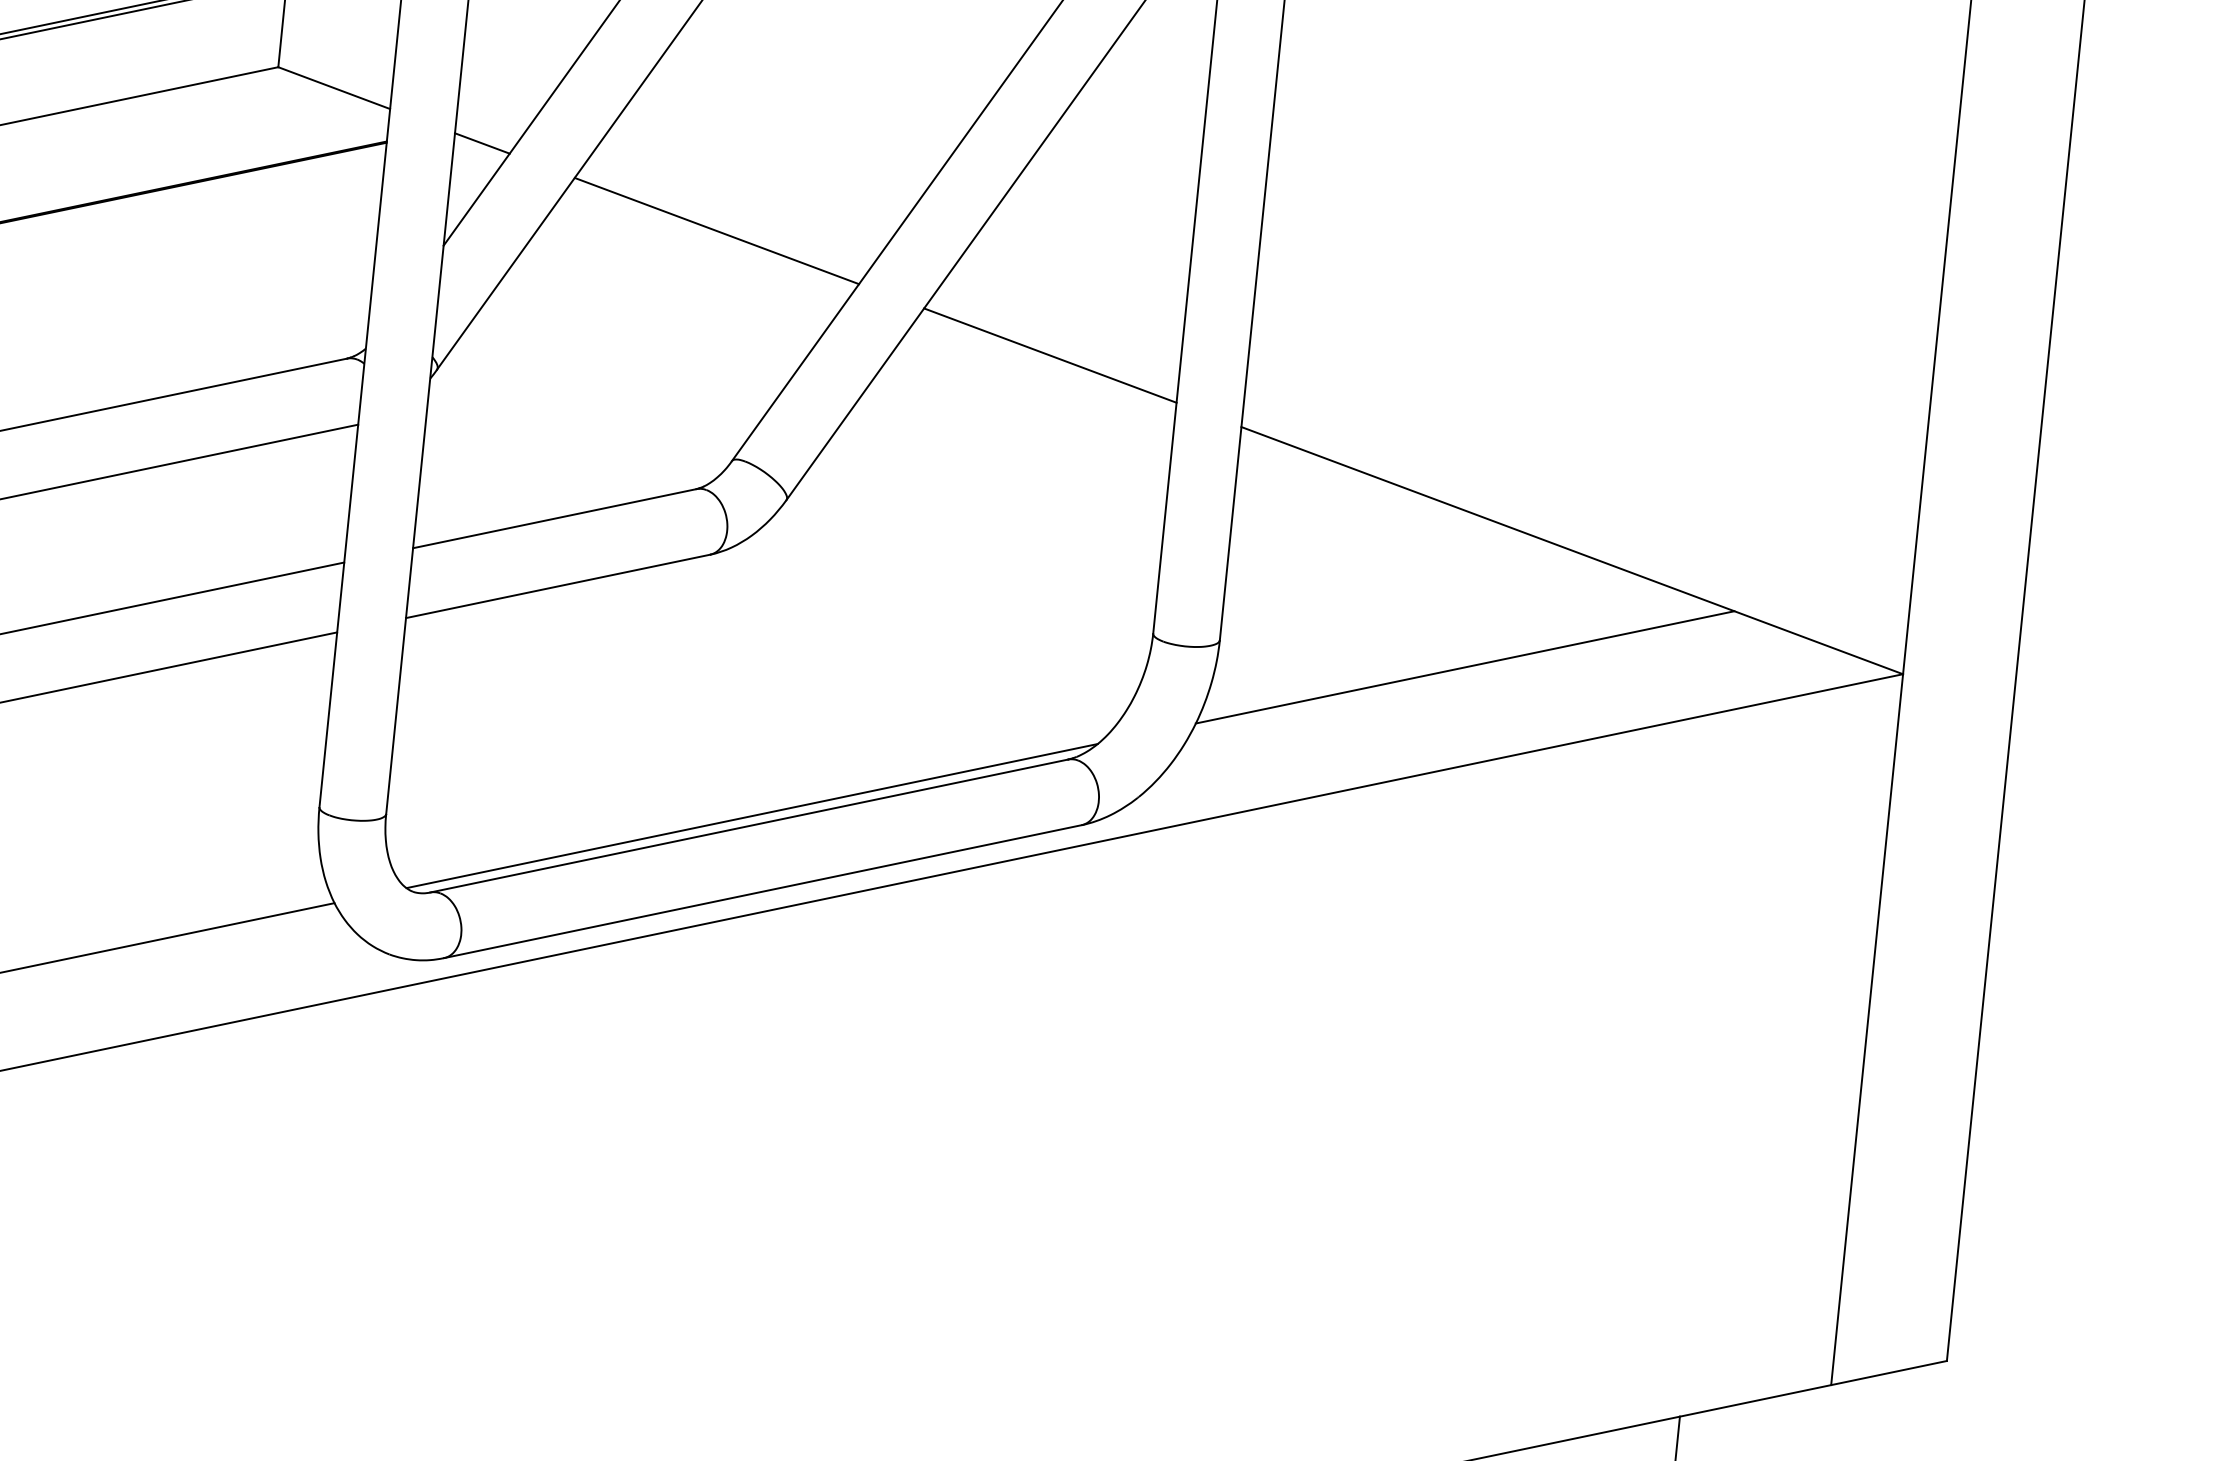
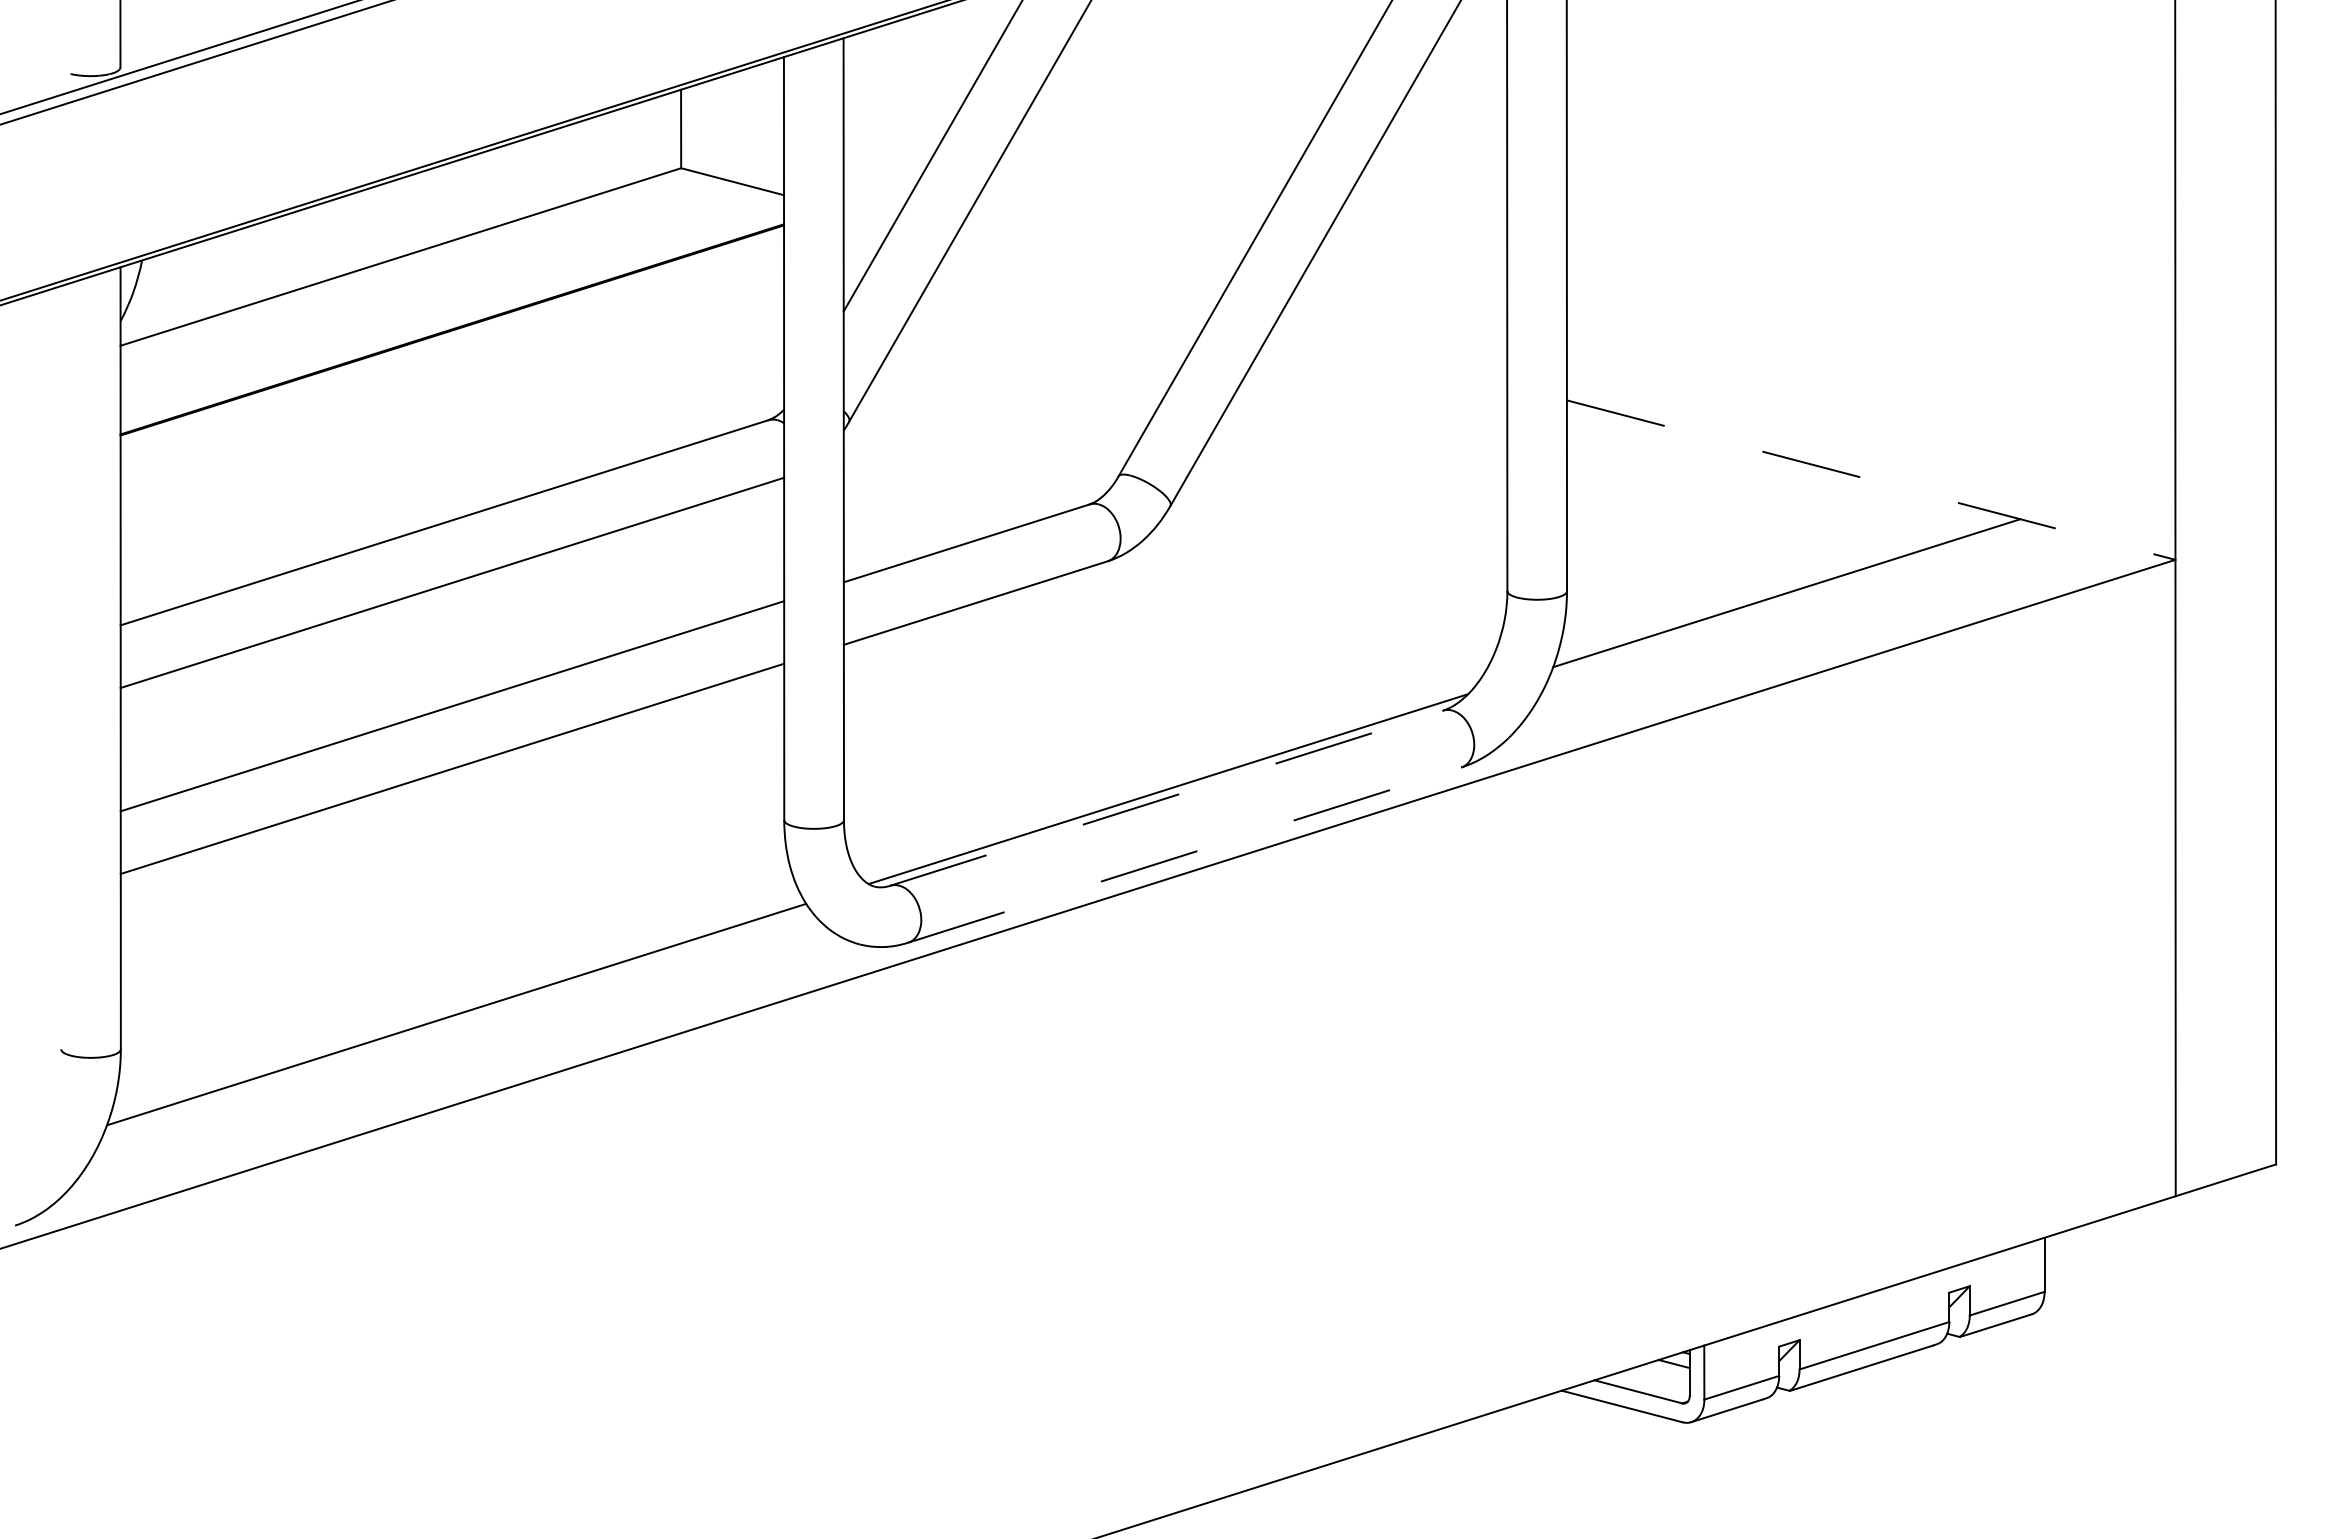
line: (481, 143) -> (868, 217), removed
line: (716, 230) -> (1084, 273), removed
line: (1050, 354) -> (1391, 353), removed
line: (1572, 551) -> (1871, 480), solid -> dashed
line: (750, 826) -> (1167, 798), solid -> dashed
line: (763, 891) -> (1185, 854), solid -> dashed

